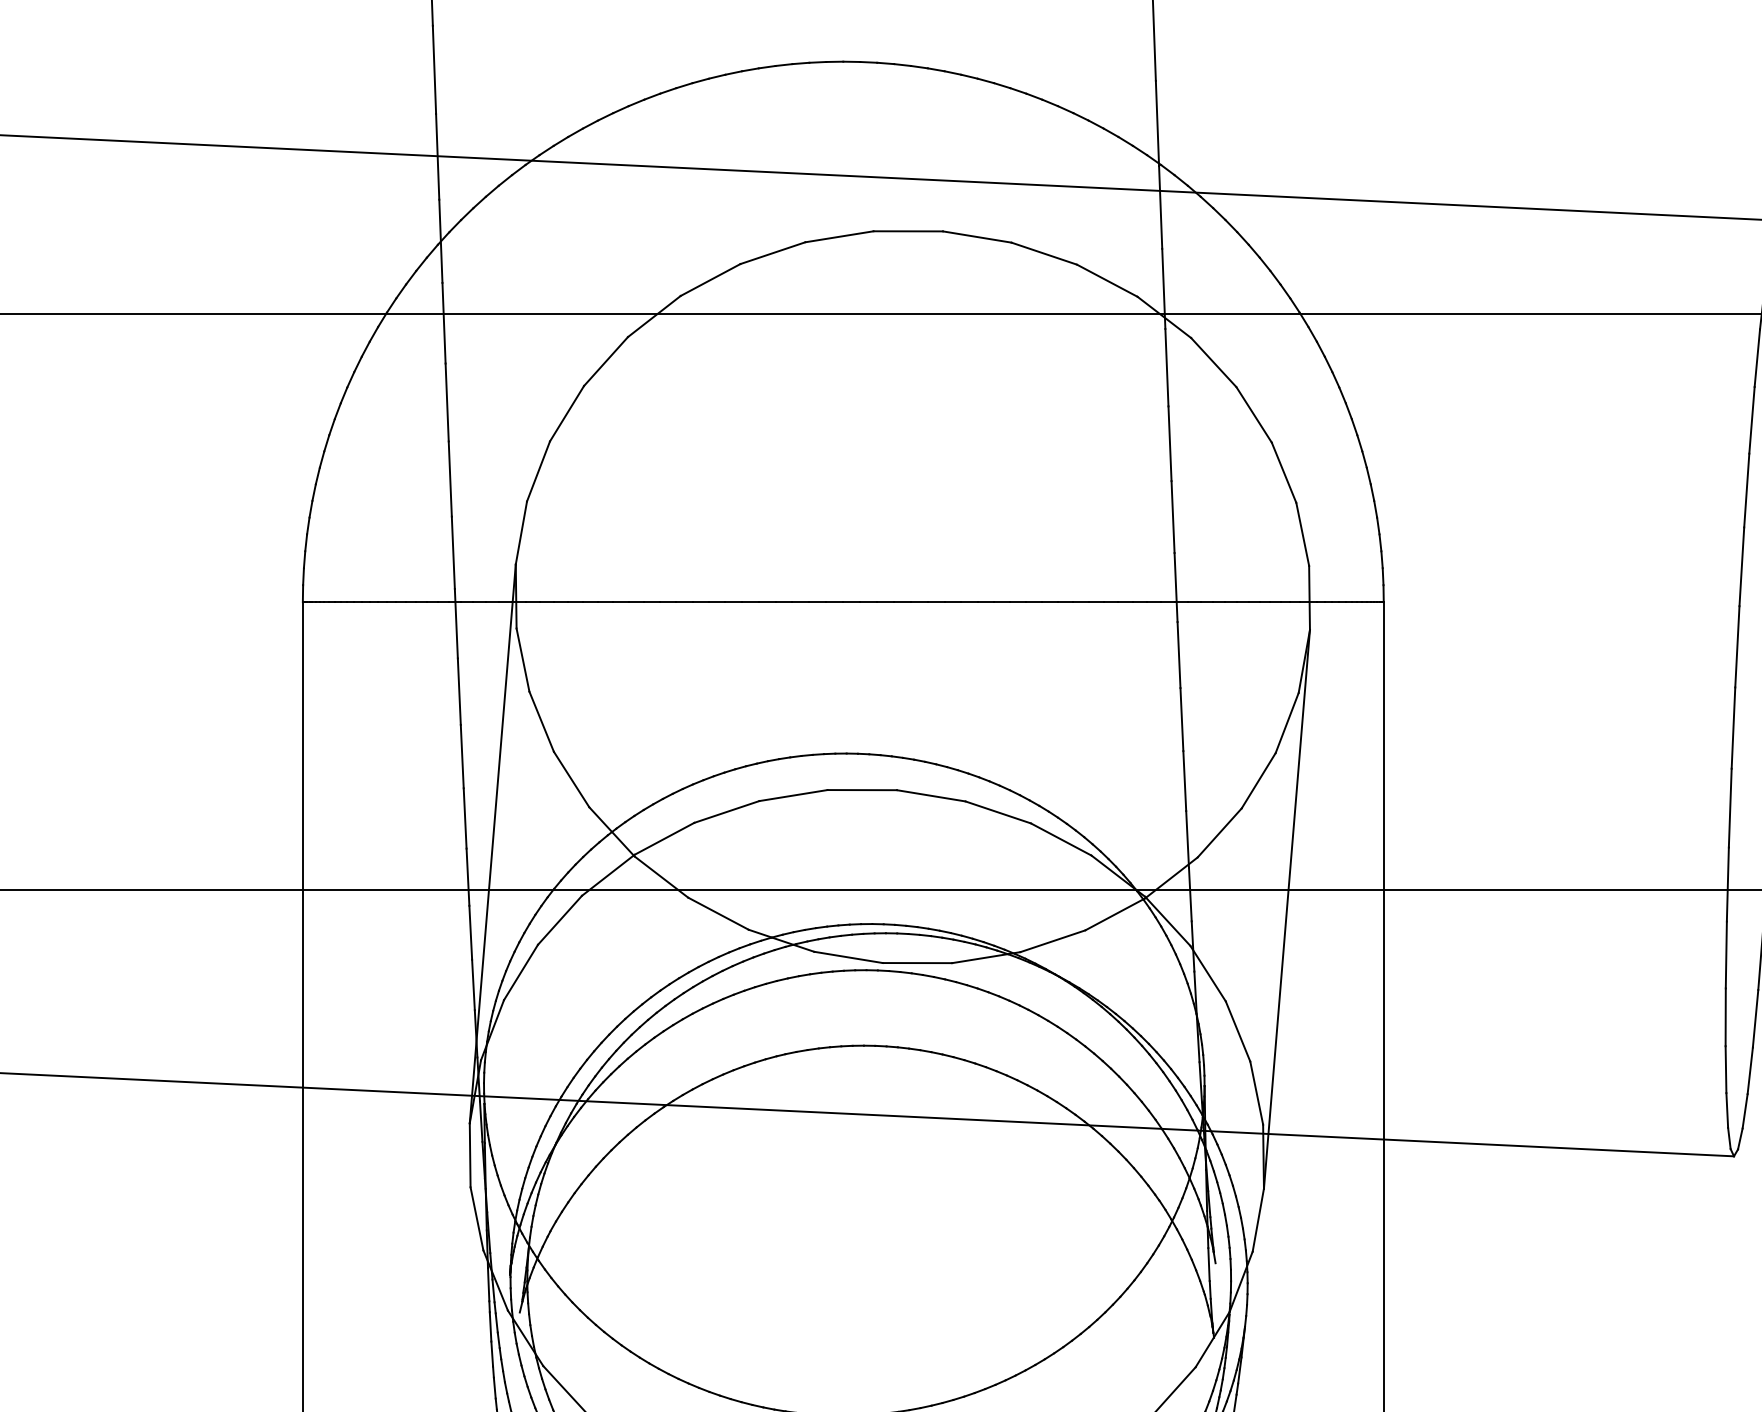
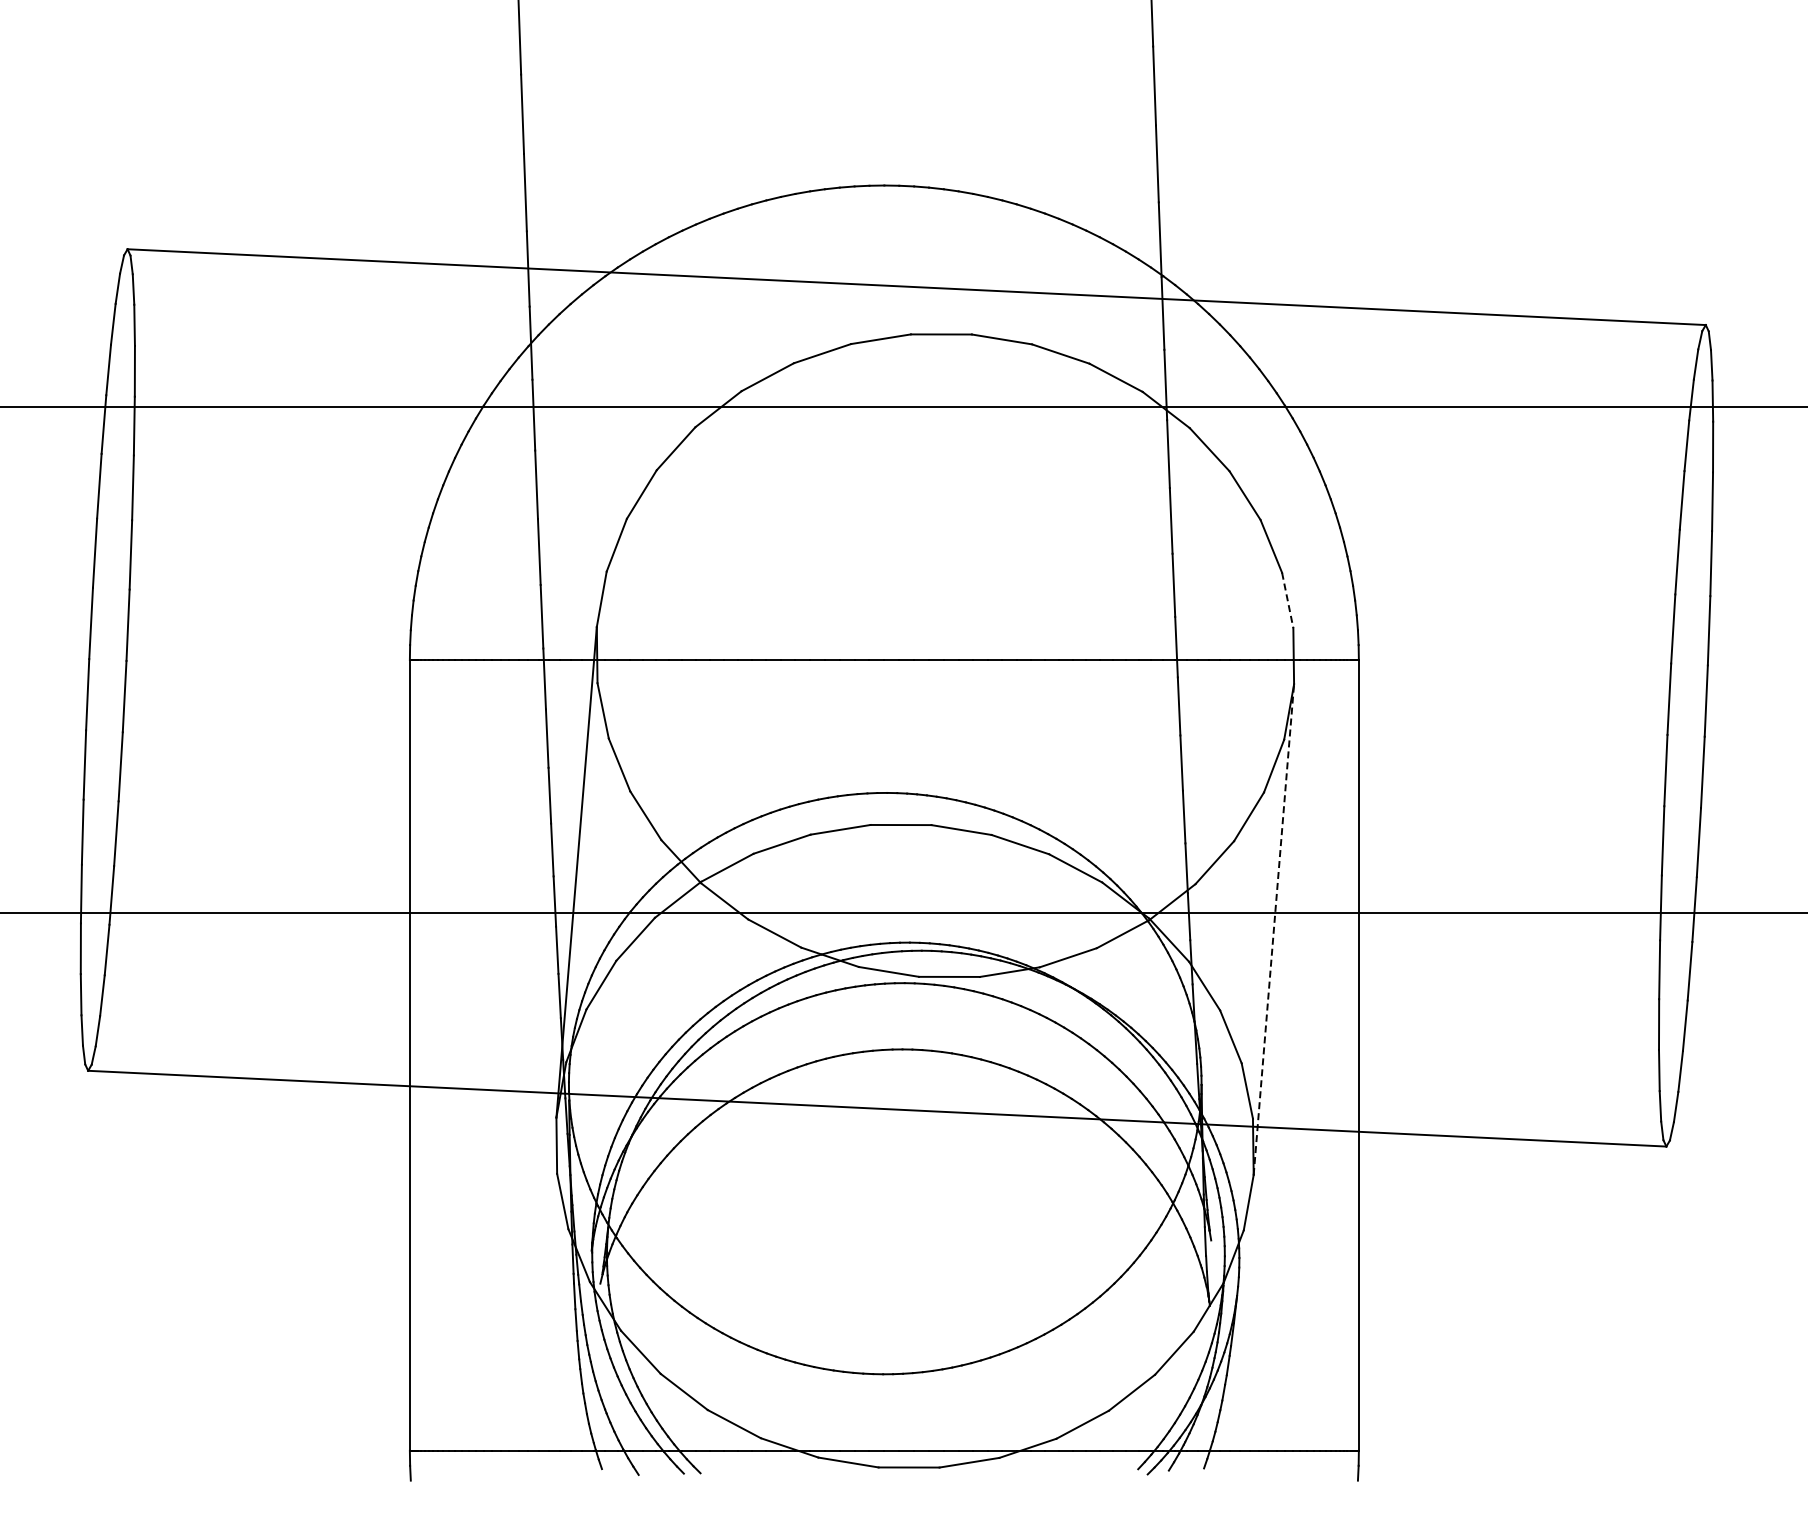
line: (1302, 534) -> (1287, 600), solid -> dashed
line: (1286, 909) -> (1273, 929), solid -> dashed

